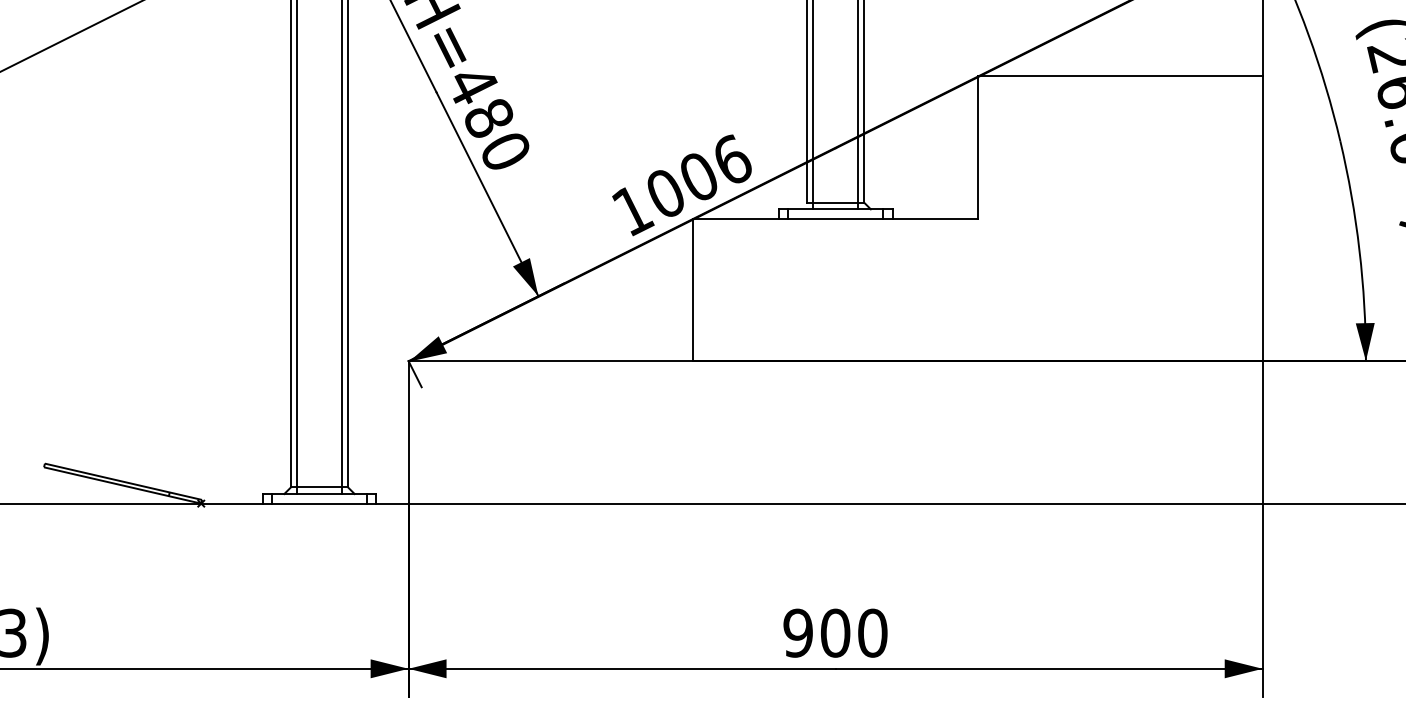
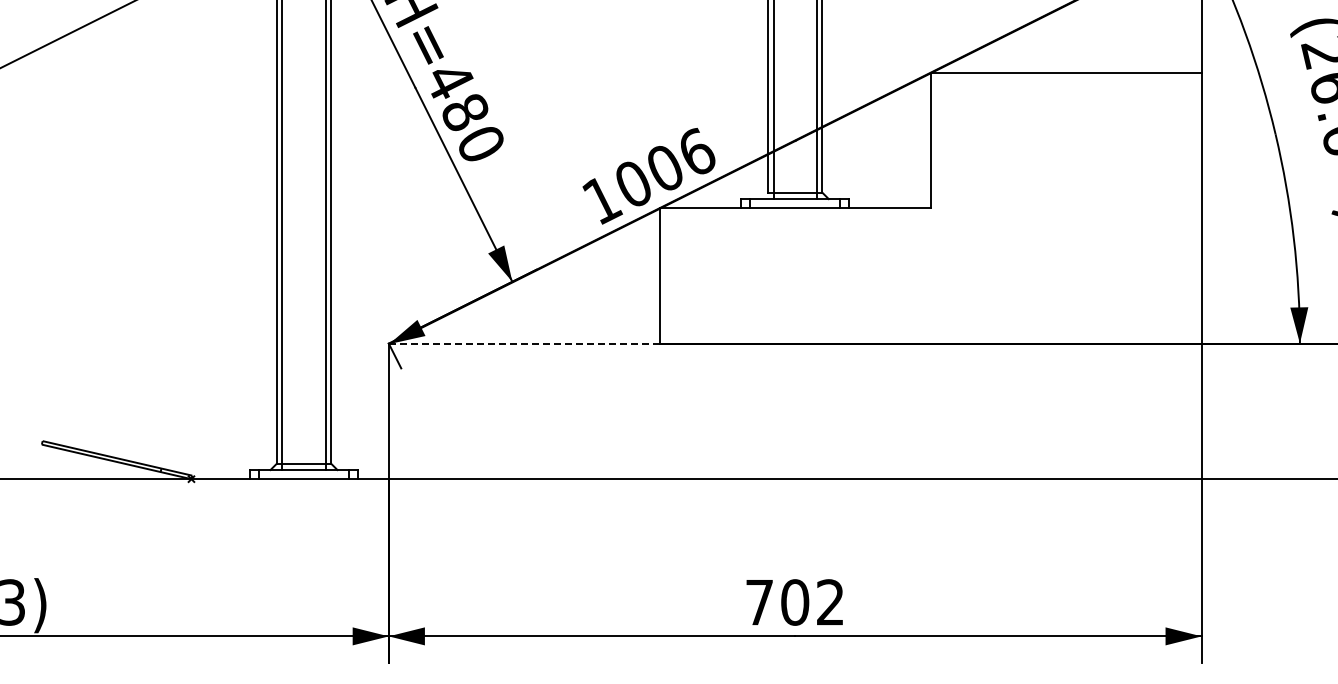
line: (550, 361) -> (523, 343), solid -> dashed
text: (834, 633) -> (794, 602), 900 -> 702

